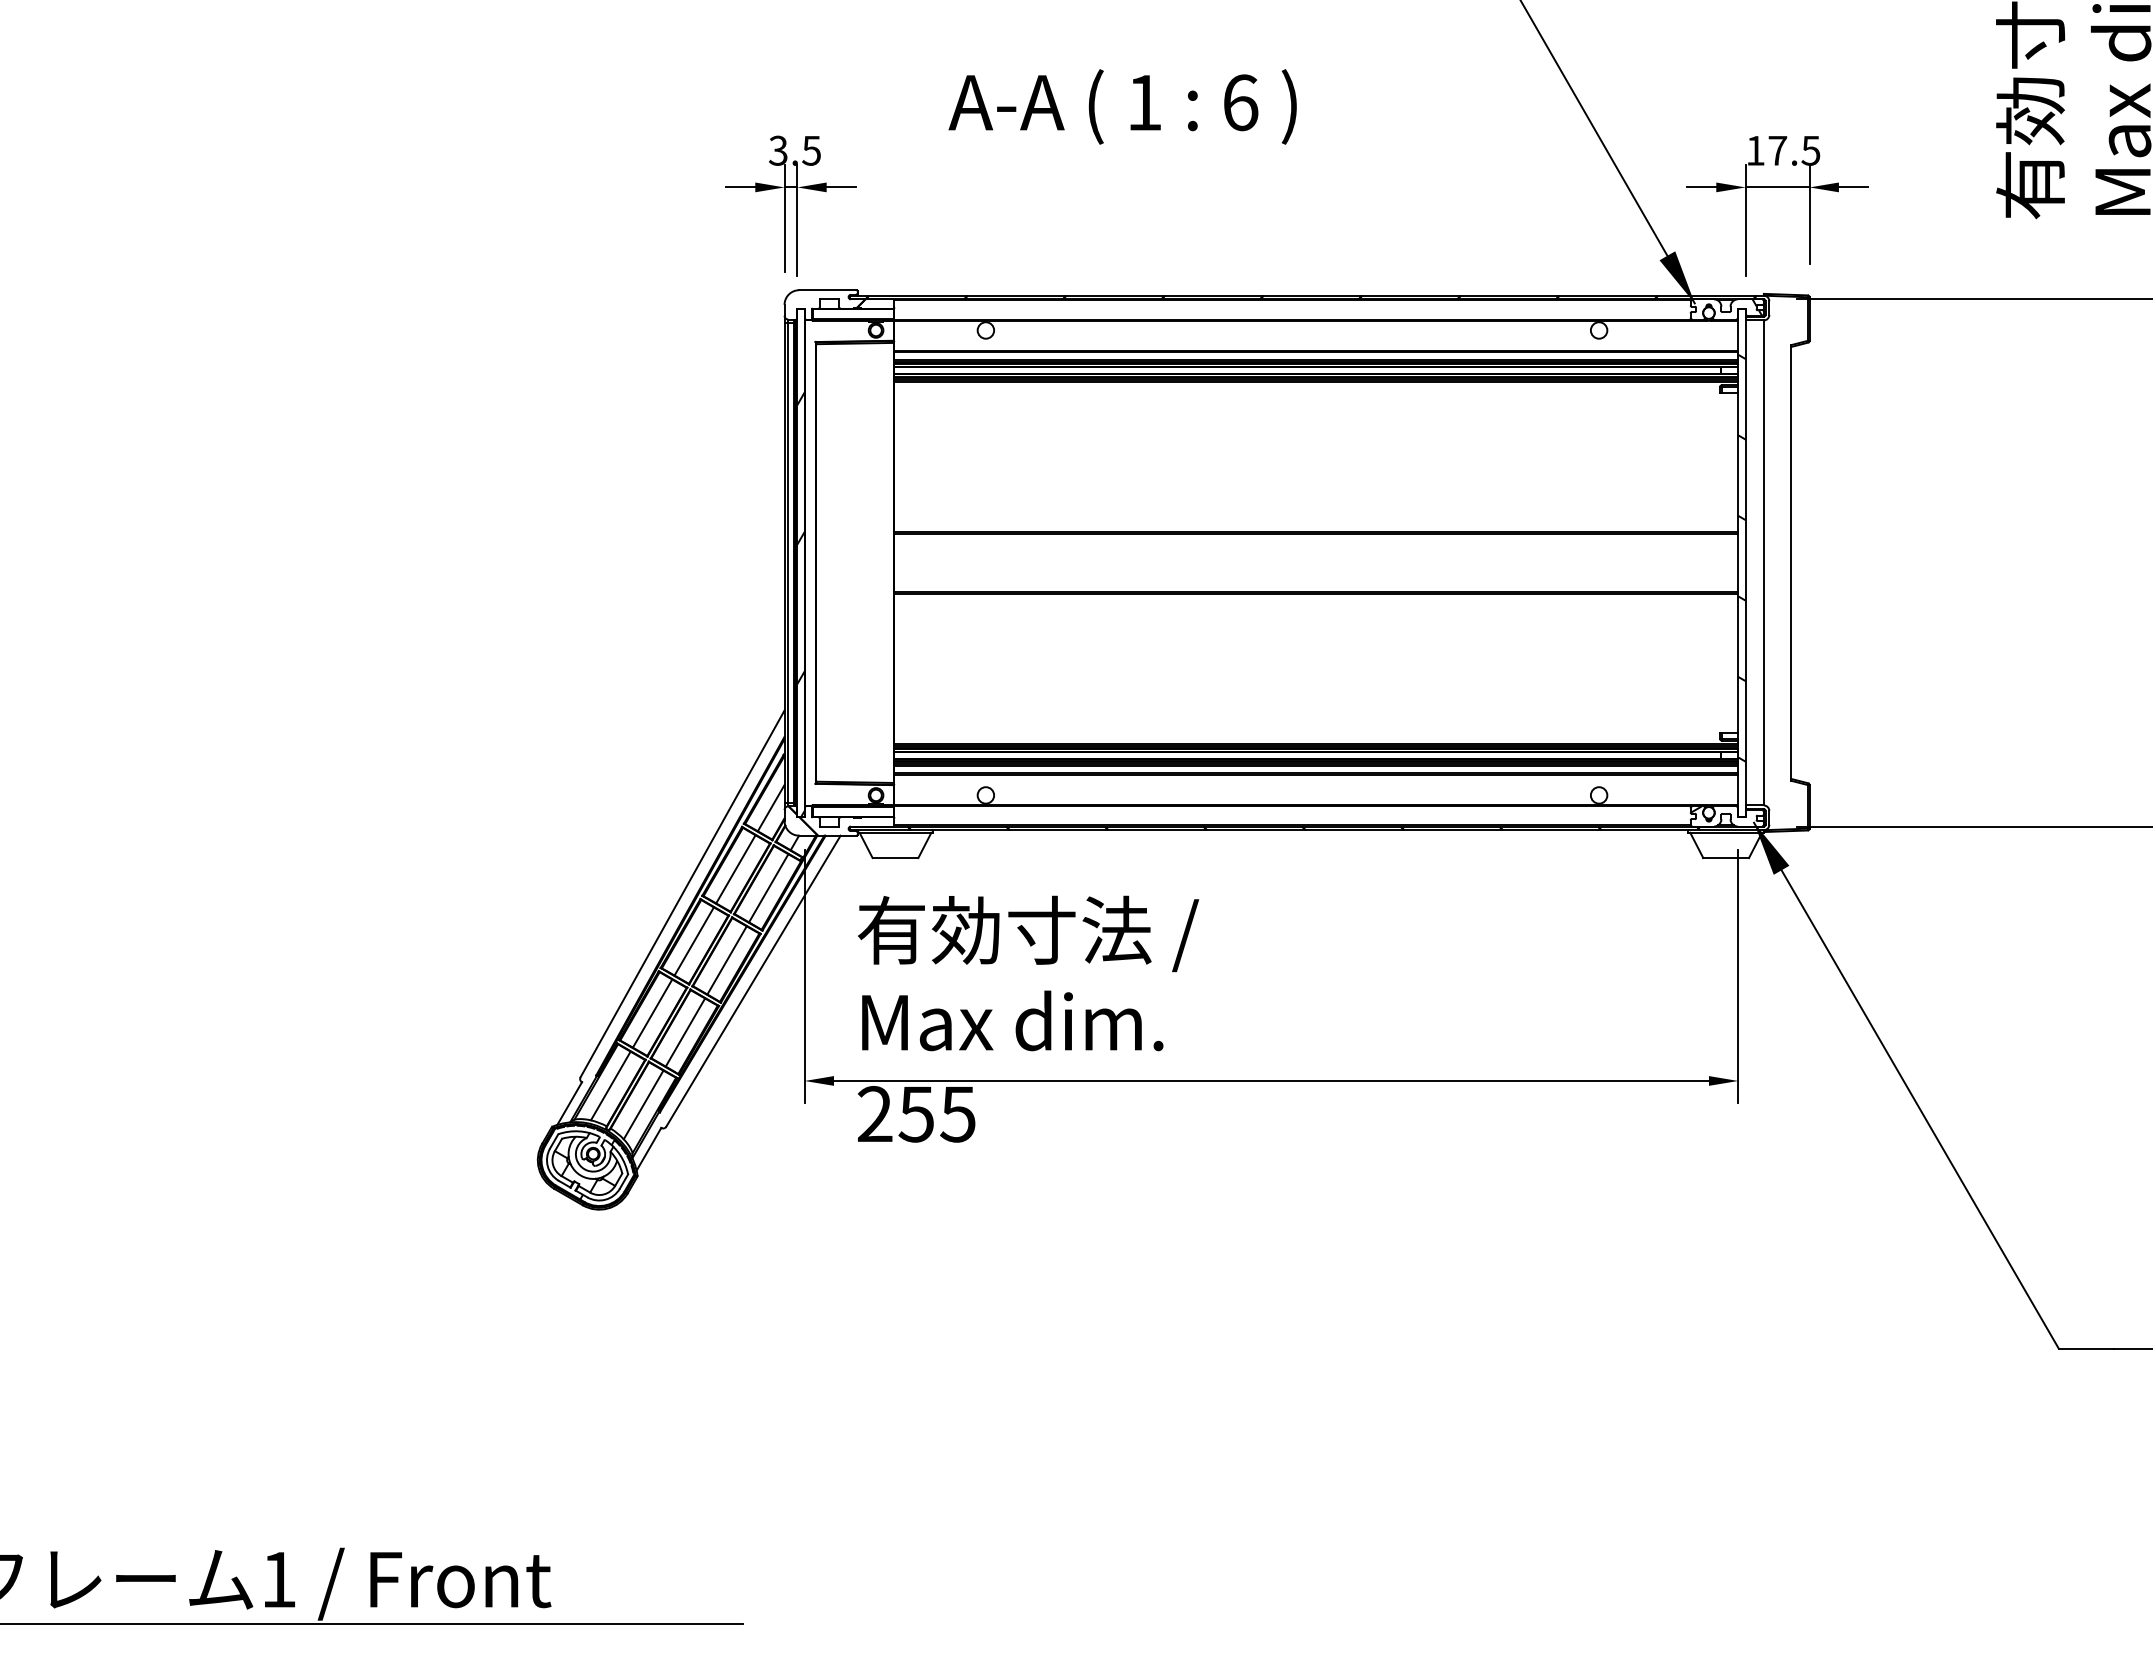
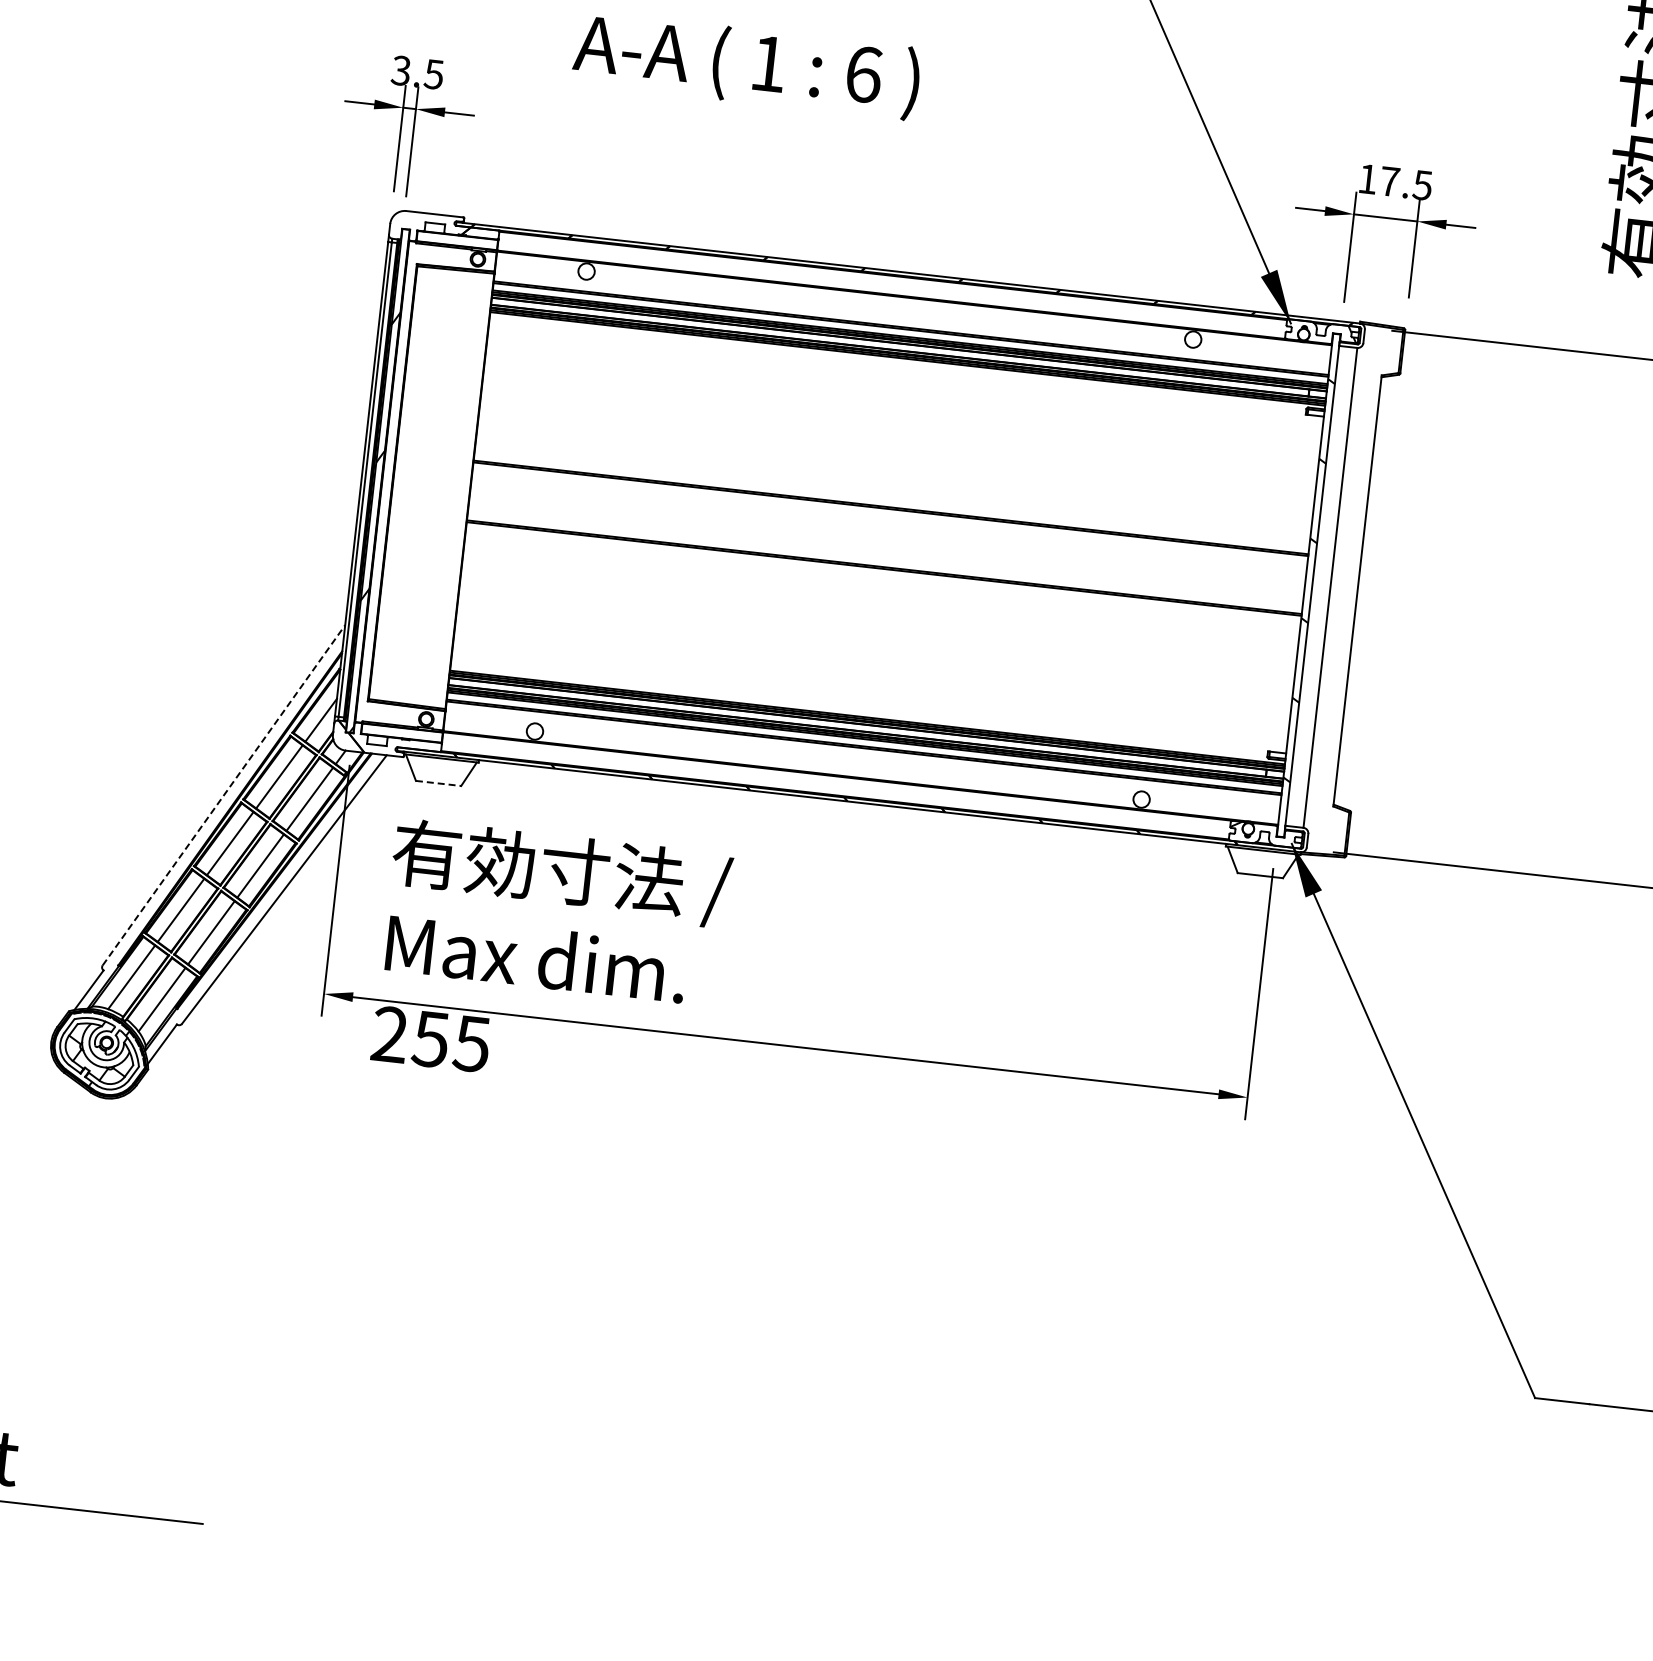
line: (895, 858) -> (438, 783), solid -> dashed
line: (682, 893) -> (223, 794), solid -> dashed

